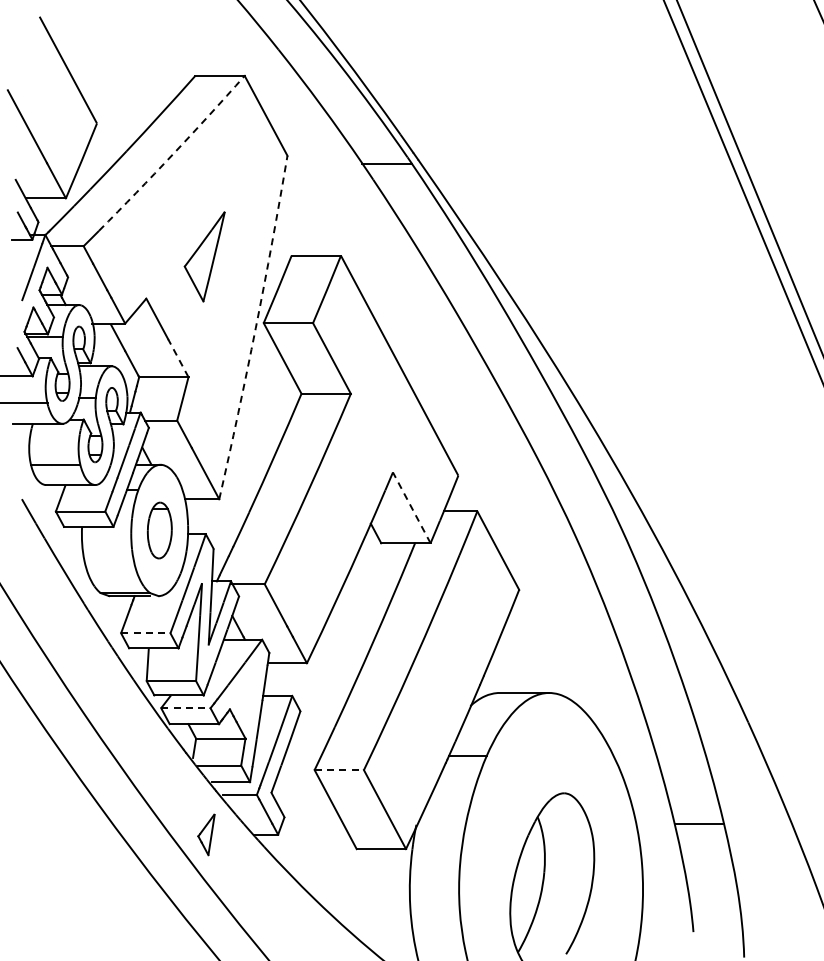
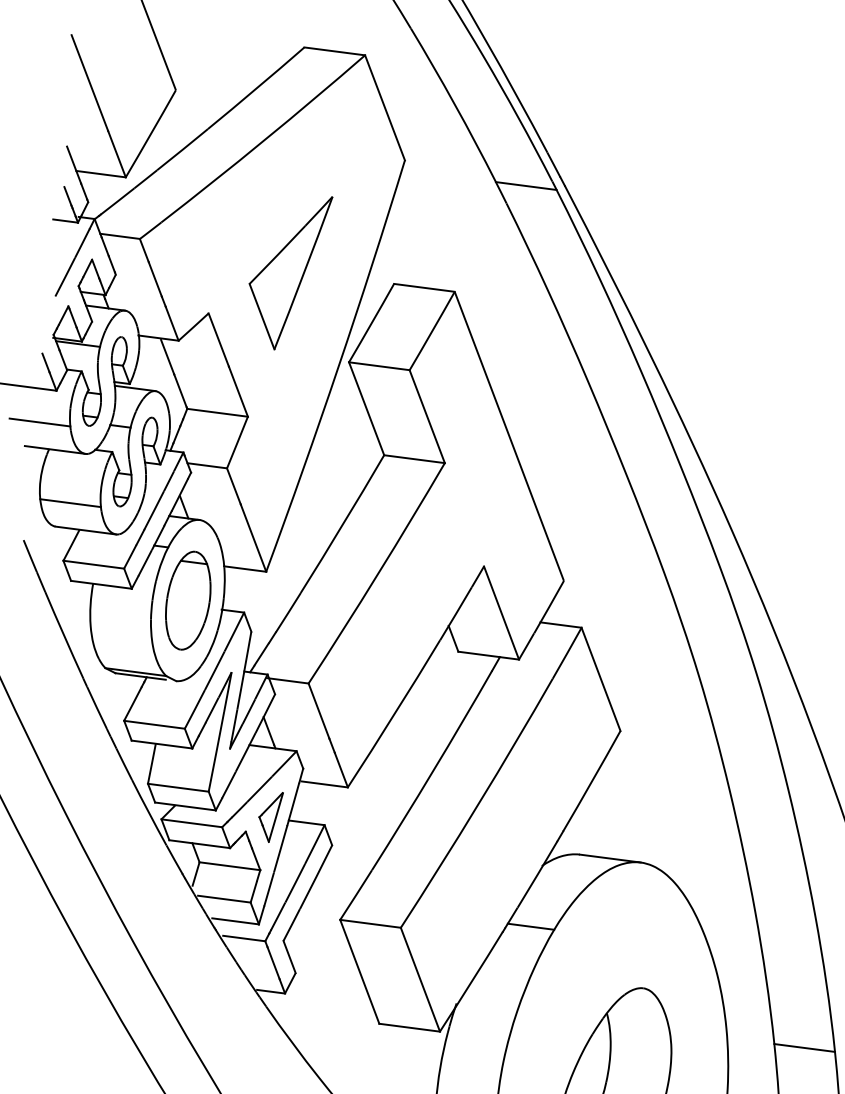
arc: (172, 154) -> (263, 140), dashed -> solid
part: (204, 256) -> (286, 270), size x1.43
arc: (255, 328) -> (338, 367), dashed -> solid
line: (178, 358) -> (238, 392), dashed -> solid
line: (411, 507) -> (501, 612), dashed -> solid
part: (159, 530) -> (187, 600), size x1.43
line: (145, 633) -> (154, 724), dashed -> solid
line: (185, 708) -> (191, 823), dashed -> solid
line: (339, 770) -> (370, 924), dashed -> solid
part: (206, 834) -> (269, 816), moved

